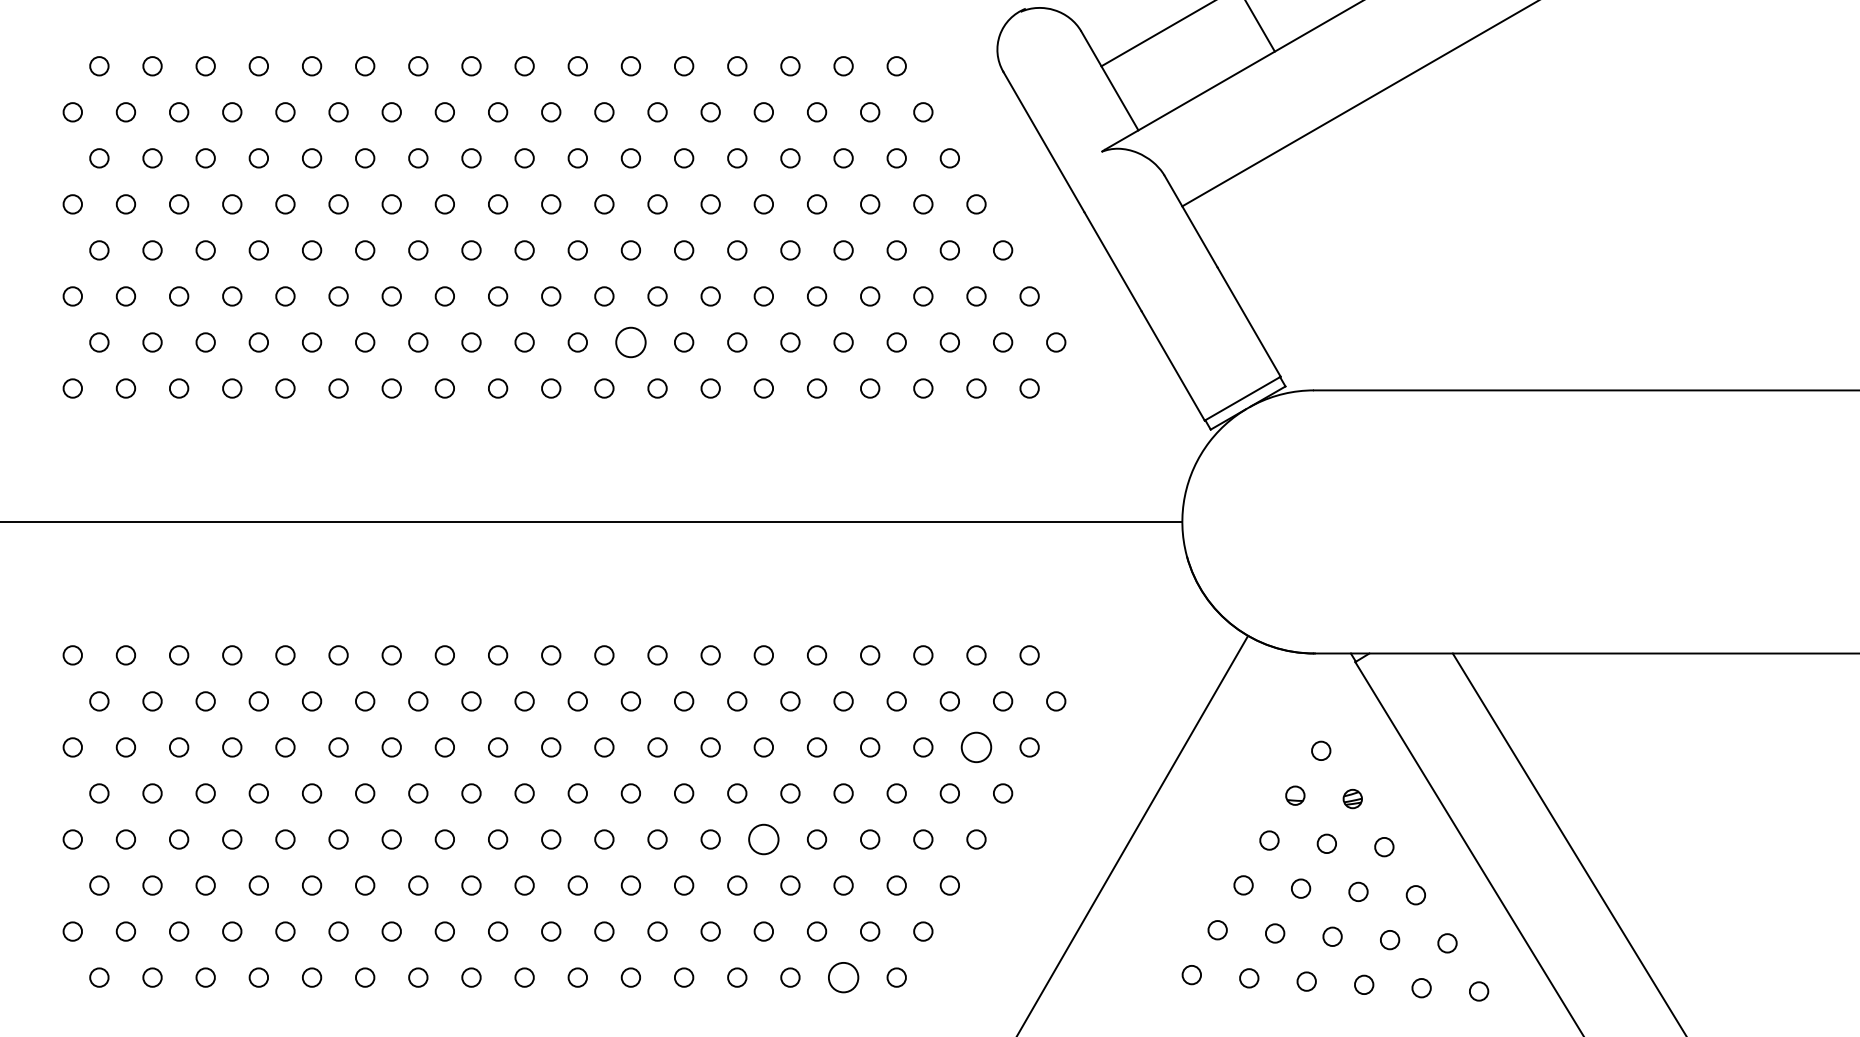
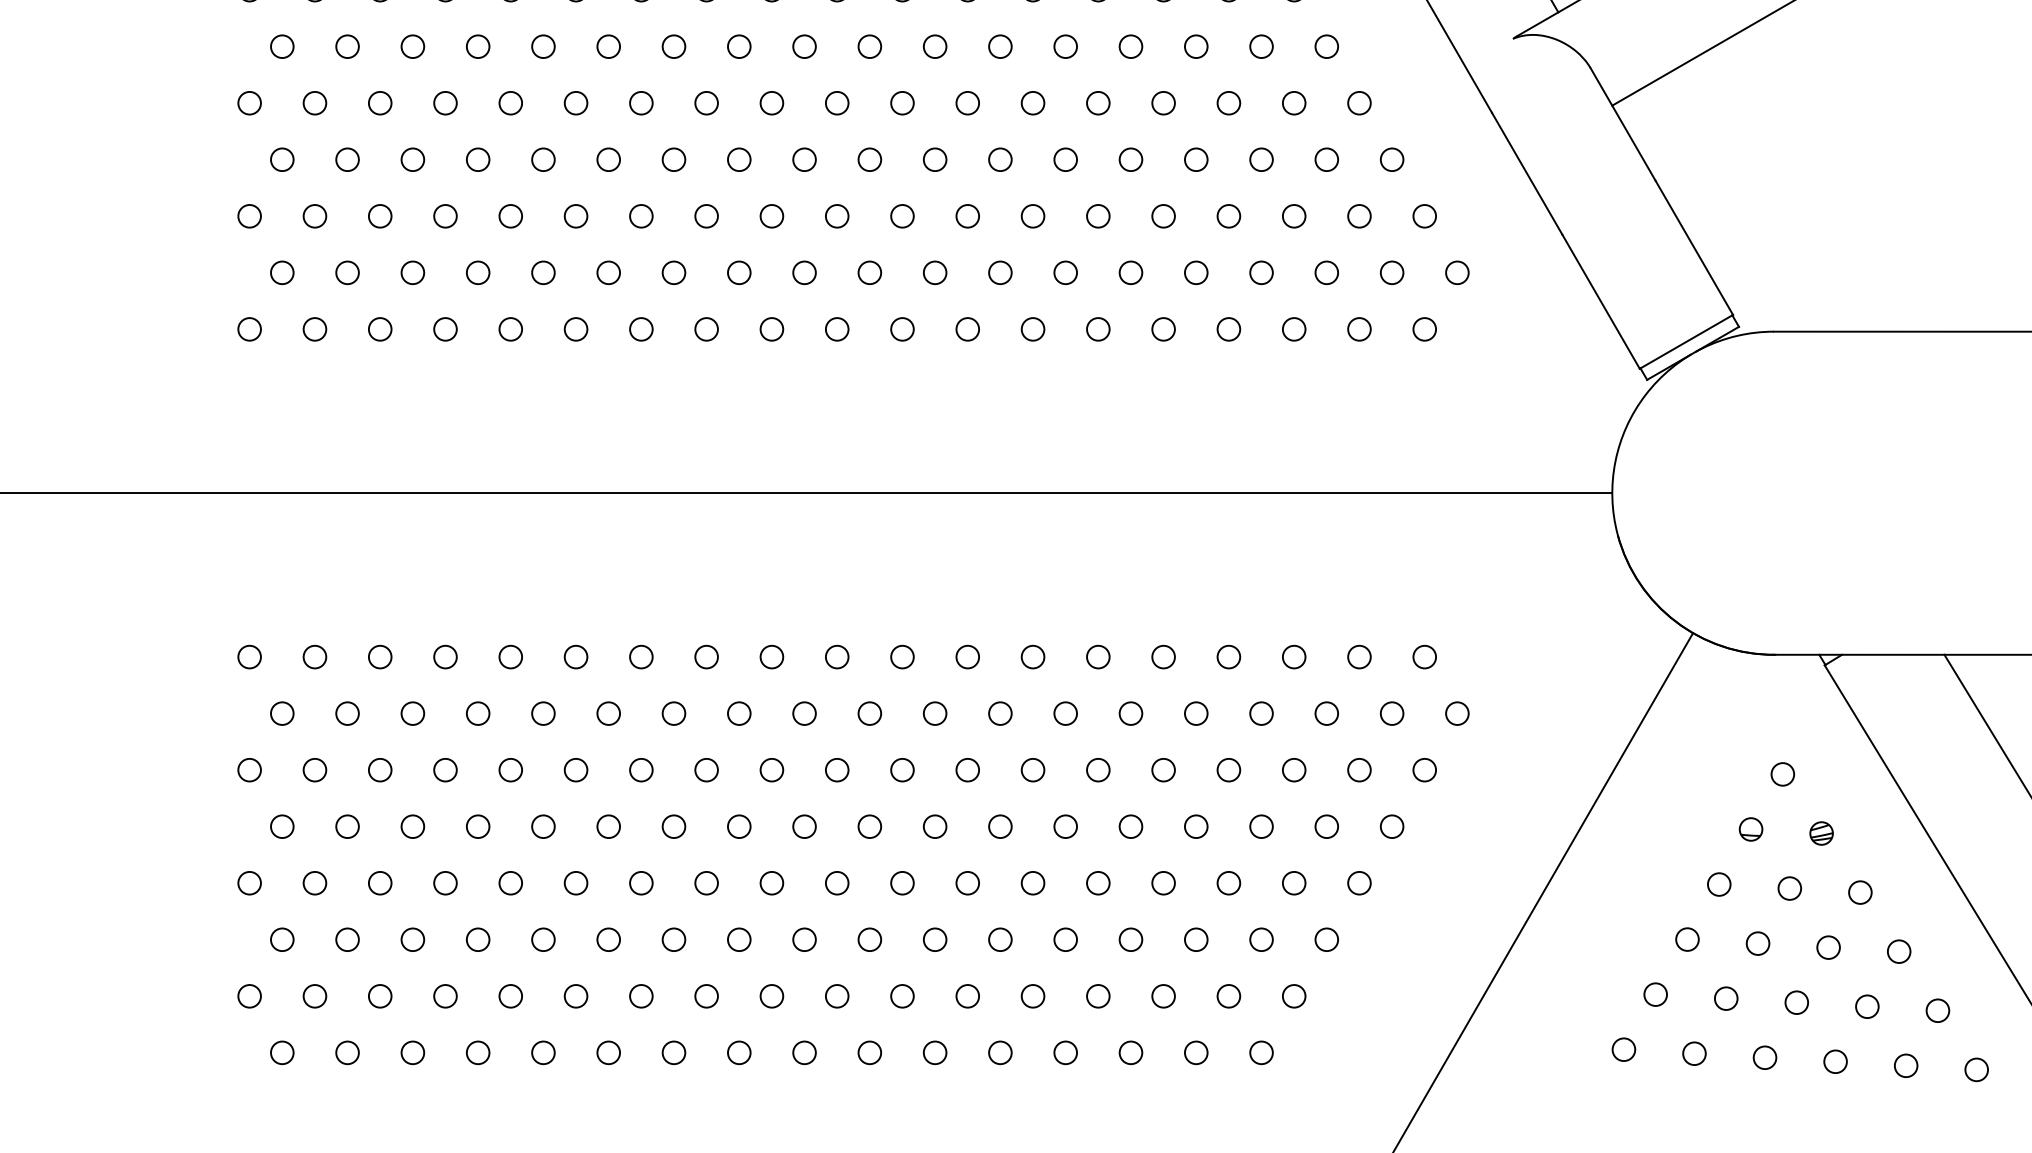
circle: (630, 342) -> (934, 272), size x0.62
circle: (976, 747) -> (1359, 770), size x0.62
circle: (763, 839) -> (1097, 883), size x0.62
circle: (843, 977) -> (1196, 1052), size x0.62

